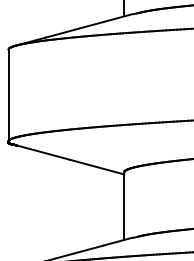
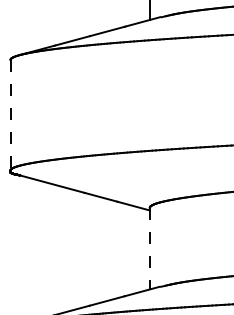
line: (8, 95) -> (10, 115), solid -> dashed
line: (124, 206) -> (150, 249), solid -> dashed

